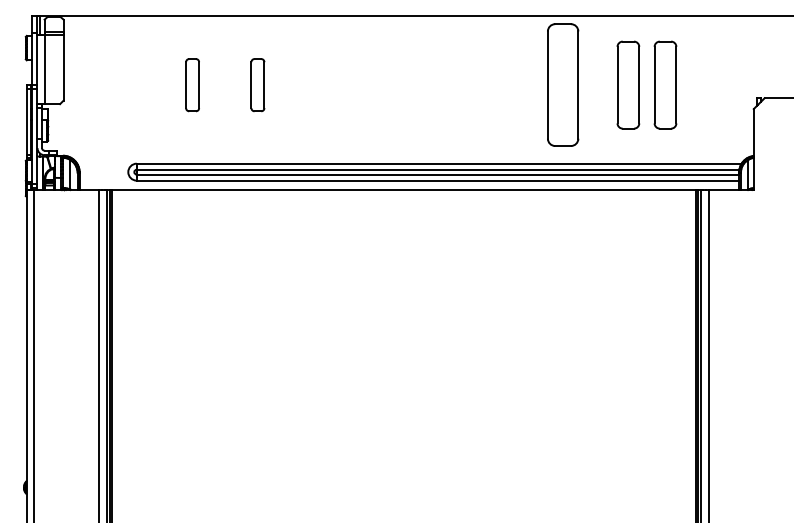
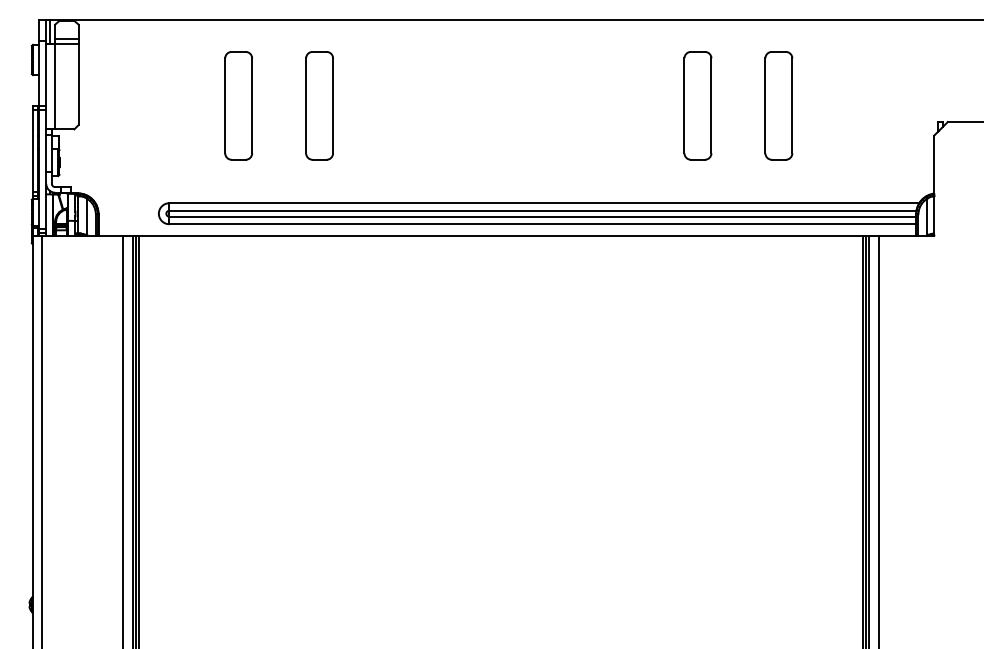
part: (192, 84) -> (238, 105), size x1.67
part: (257, 84) -> (319, 105), size x1.67
part: (562, 84) -> (697, 105), size x0.71
part: (665, 84) -> (824, 105), removed

